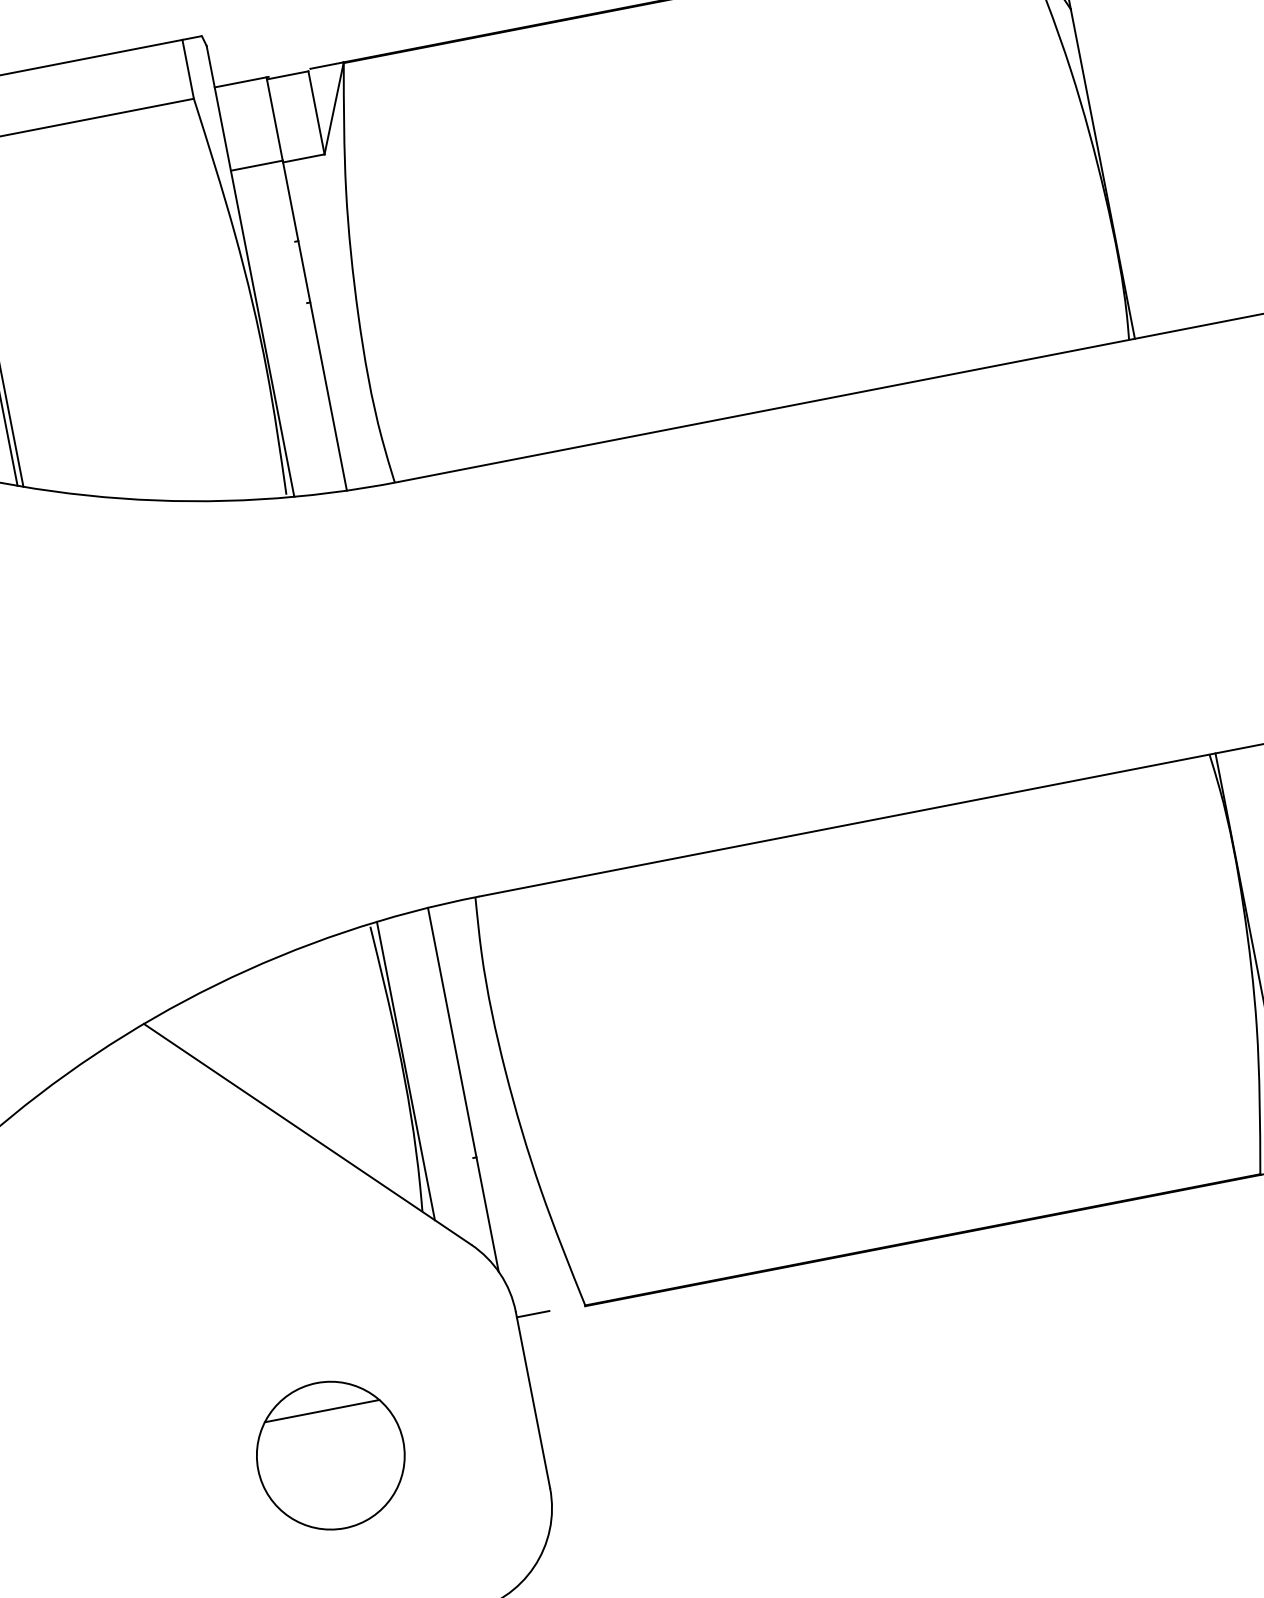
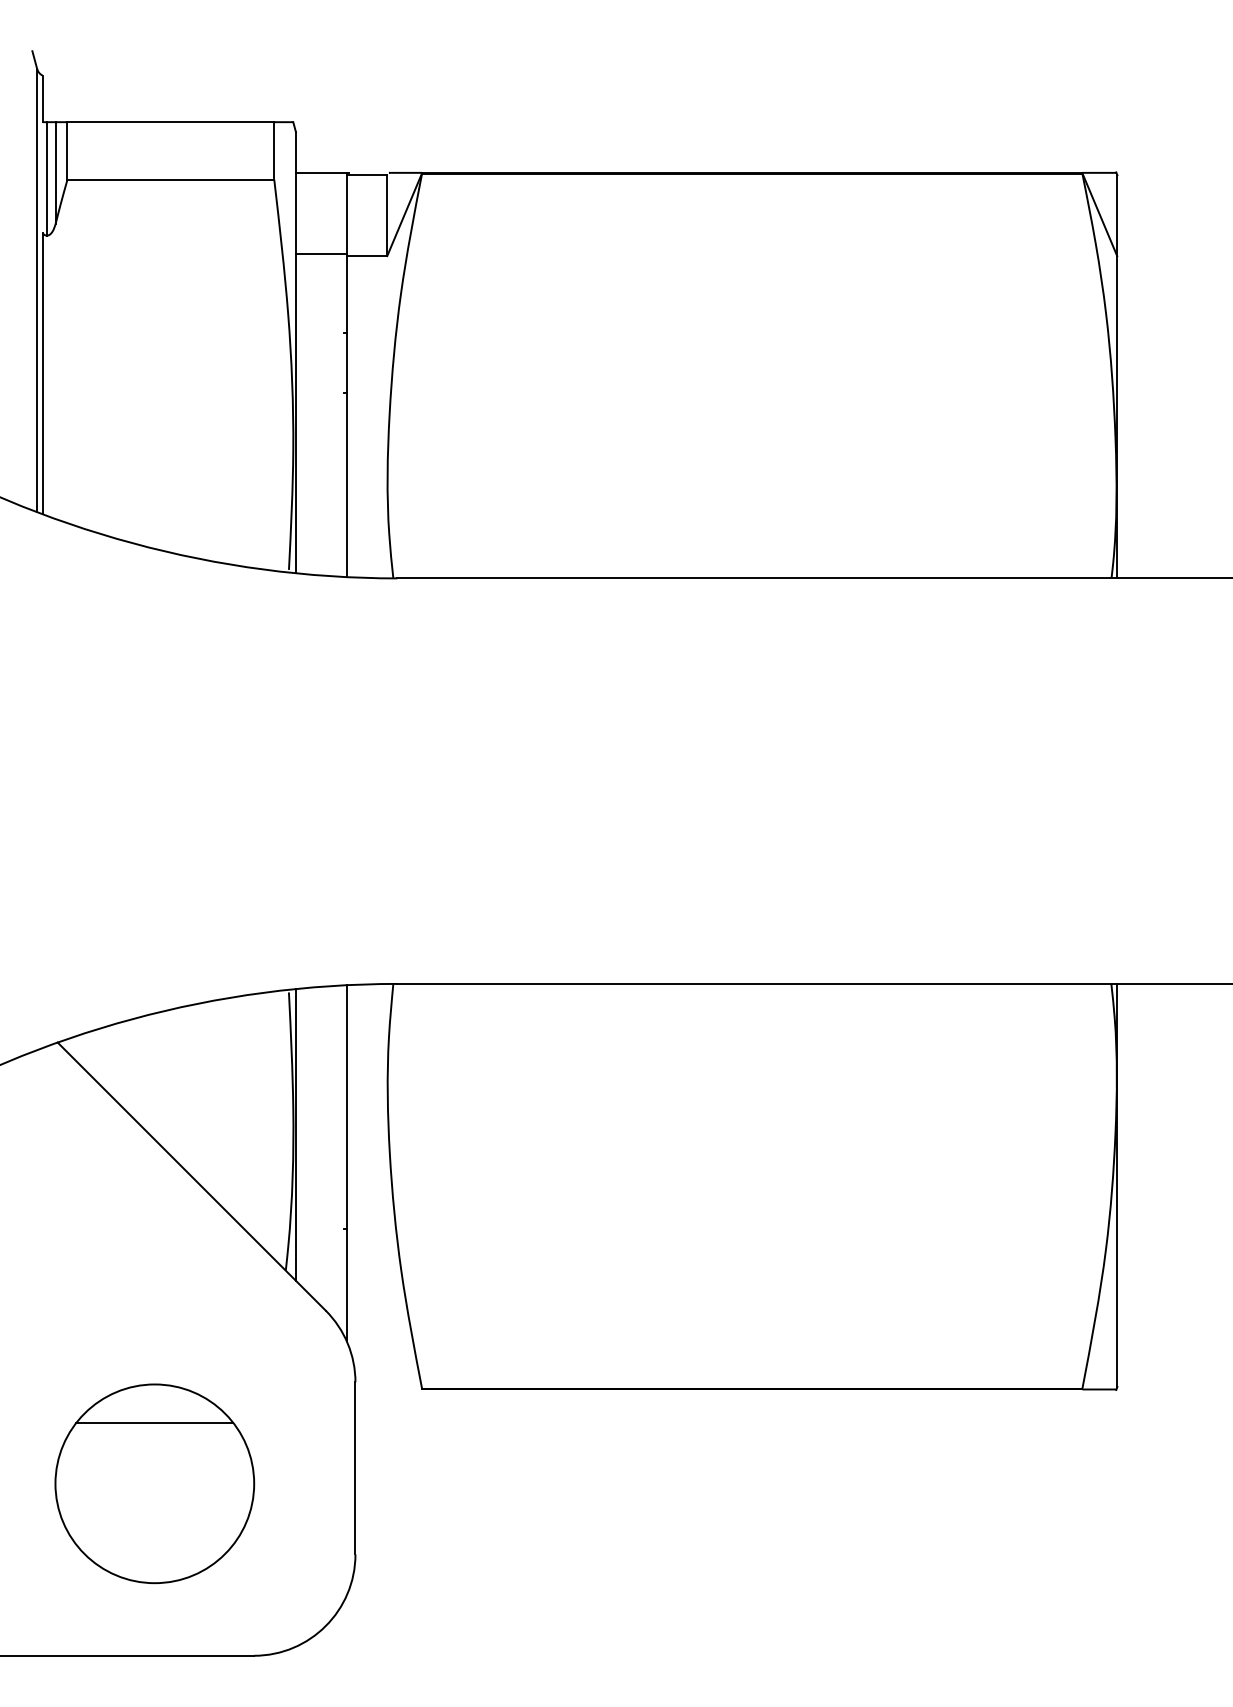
line: (533, 1314) -> (371, 1387), removed
part: (330, 1455) -> (154, 1483), size x1.4

